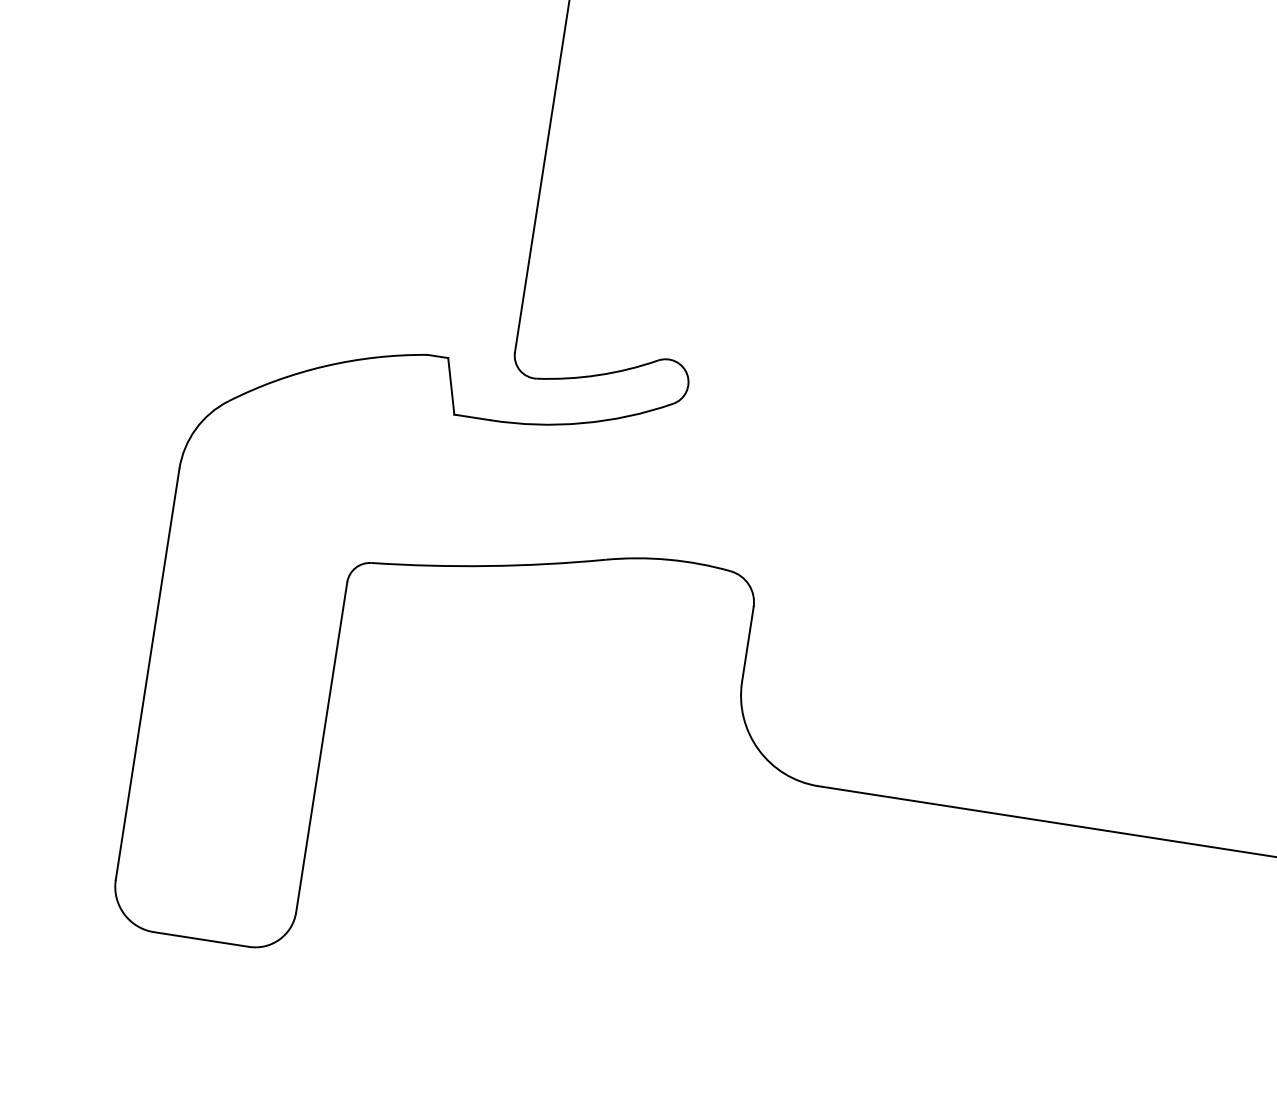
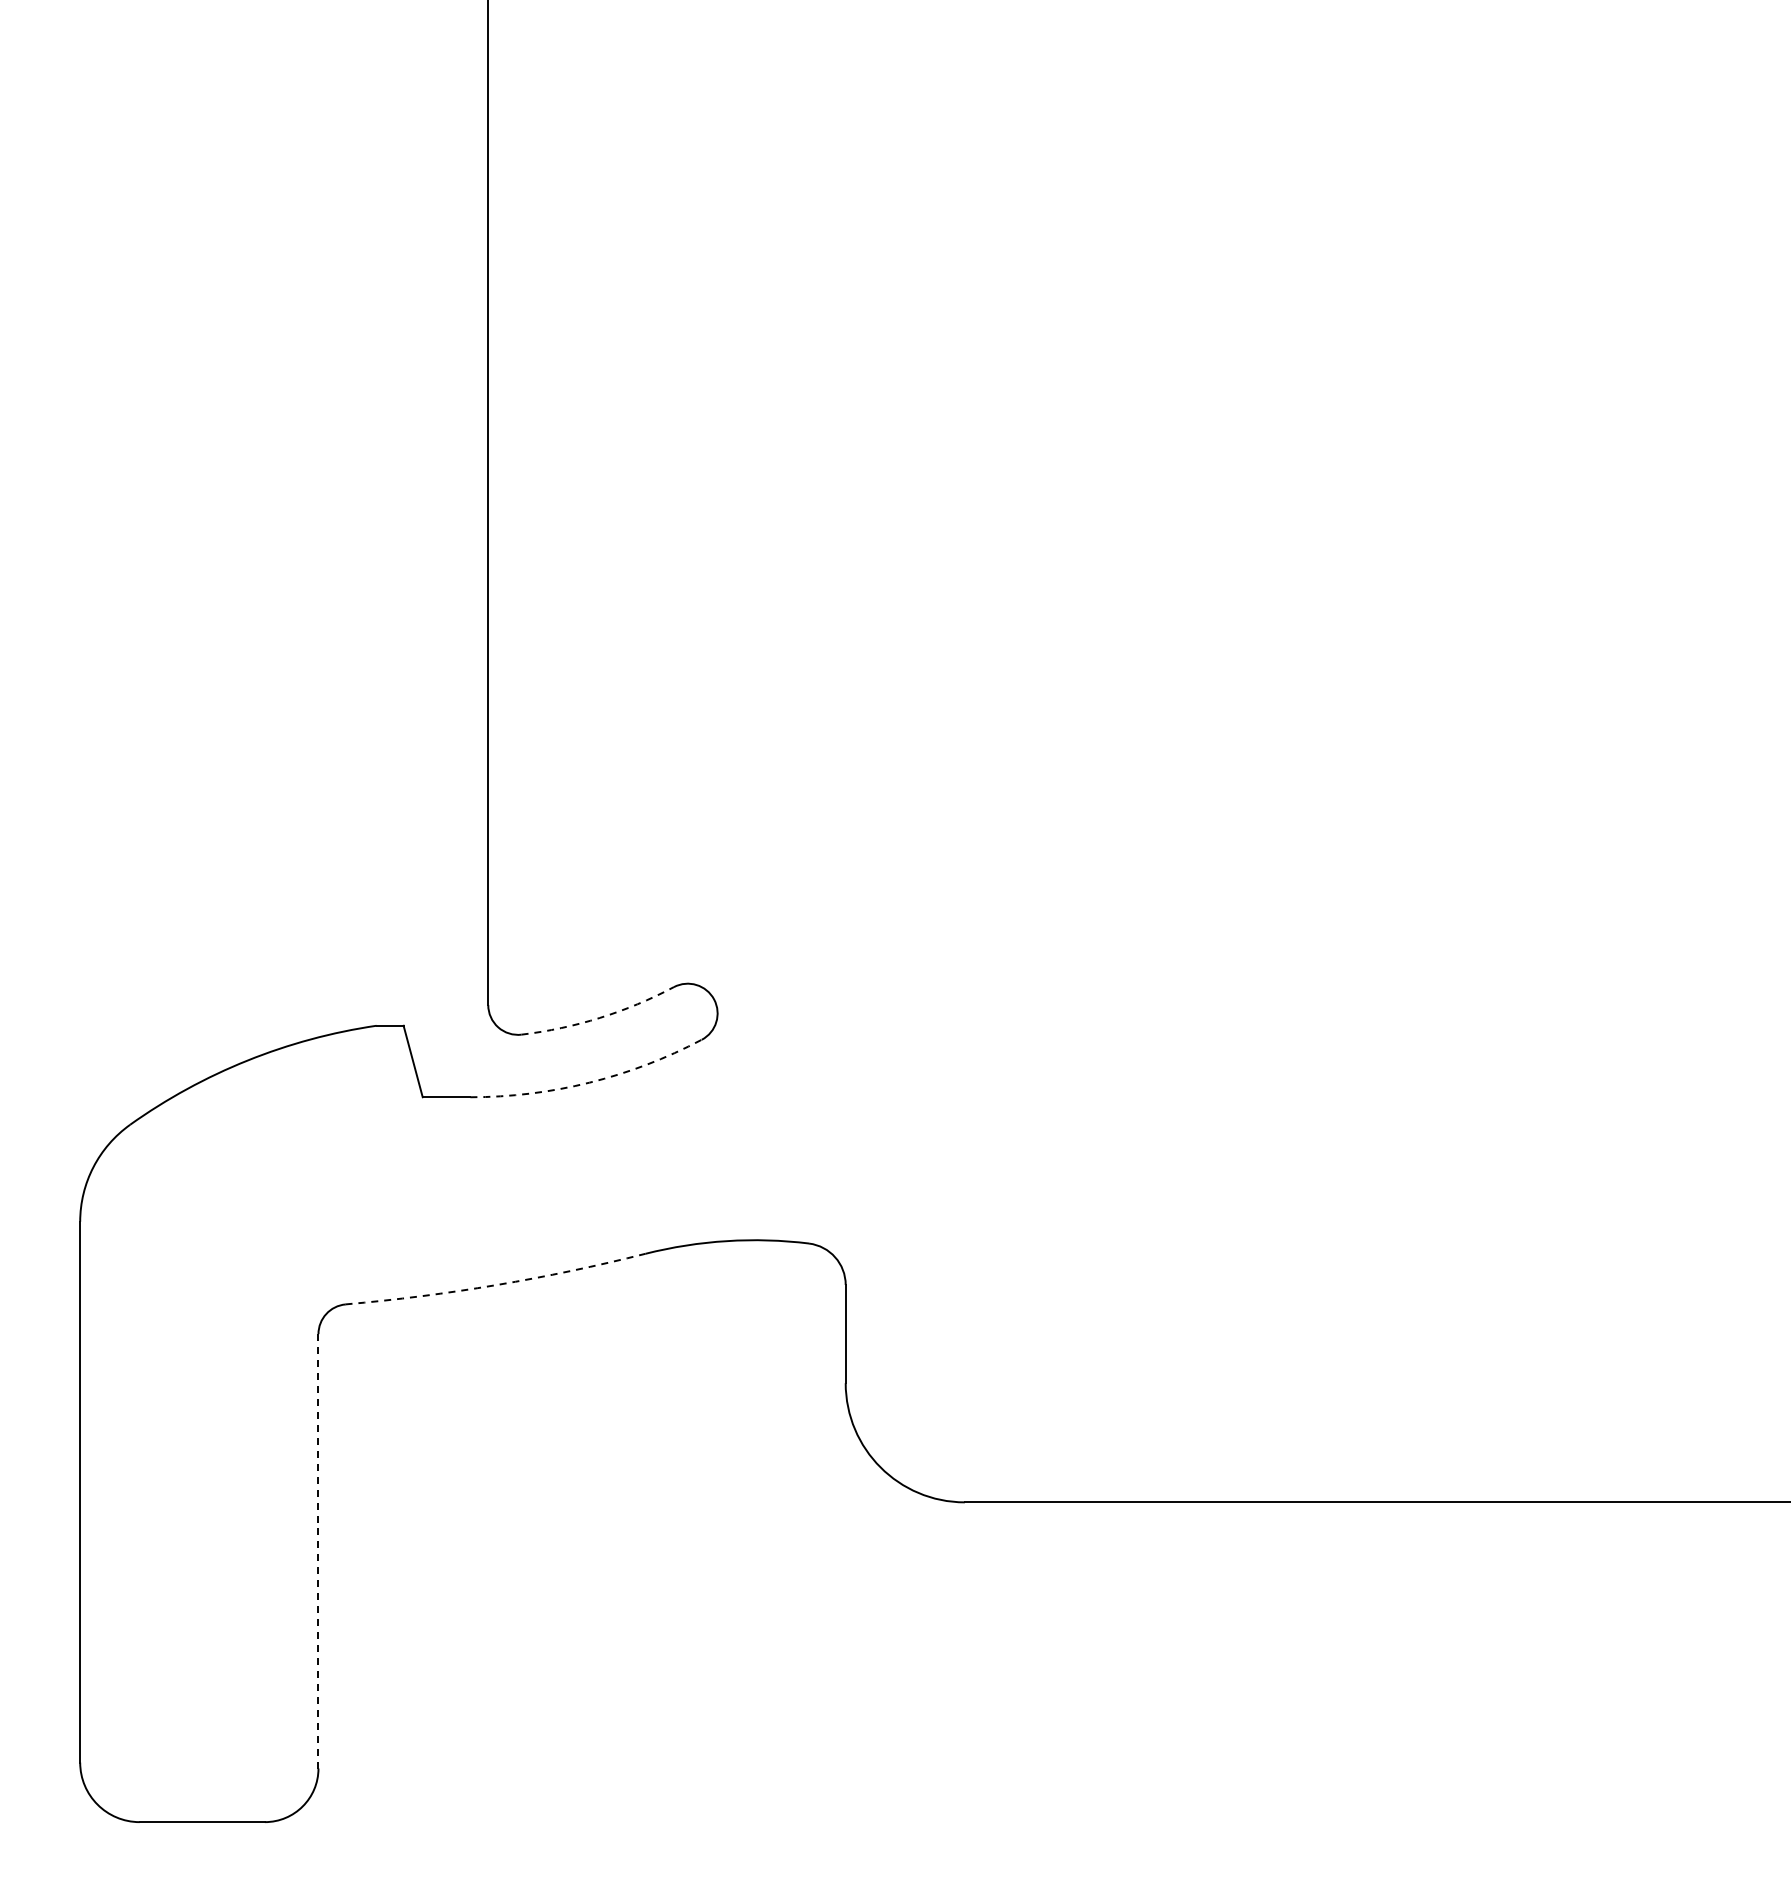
arc: (598, 374) -> (599, 1017), solid -> dashed
arc: (582, 423) -> (589, 1082), solid -> dashed
arc: (488, 566) -> (496, 1285), solid -> dashed
line: (321, 747) -> (318, 1551), solid -> dashed

